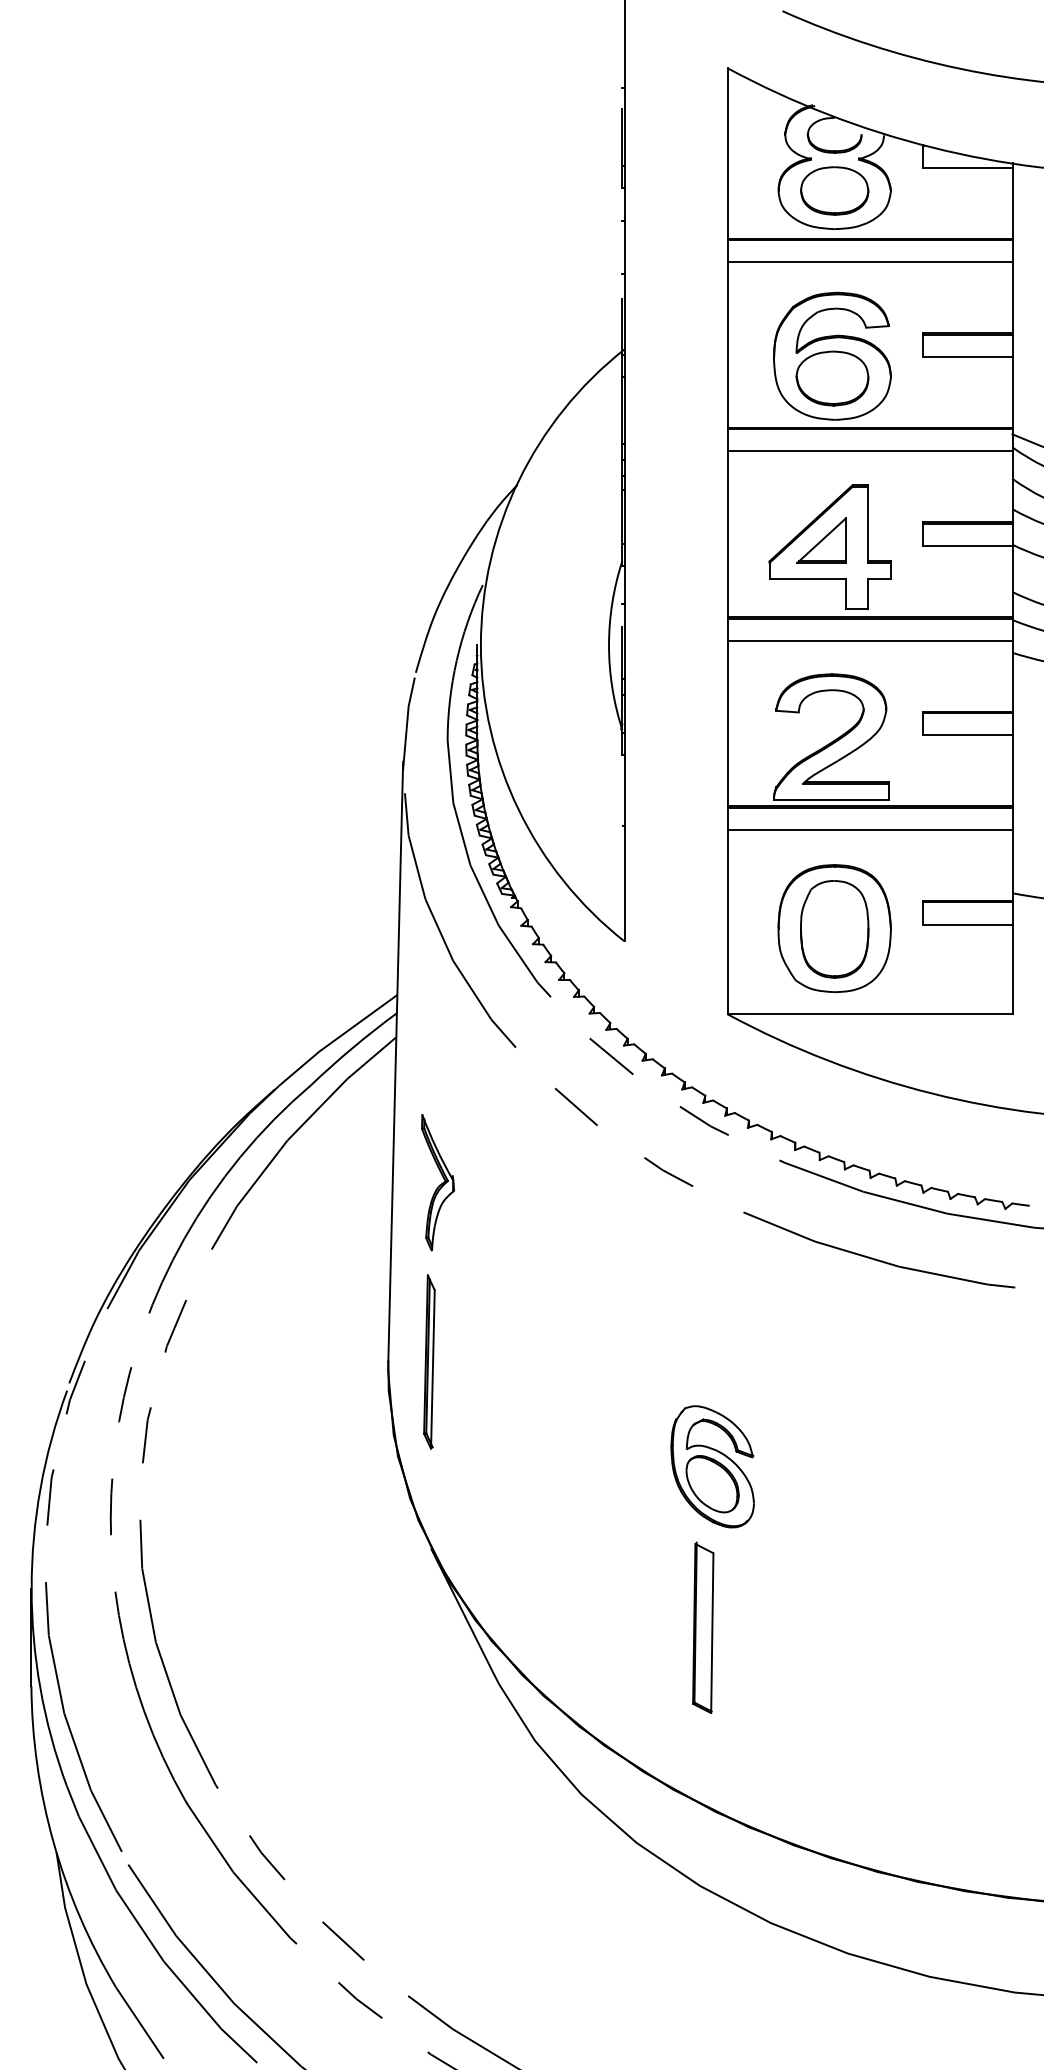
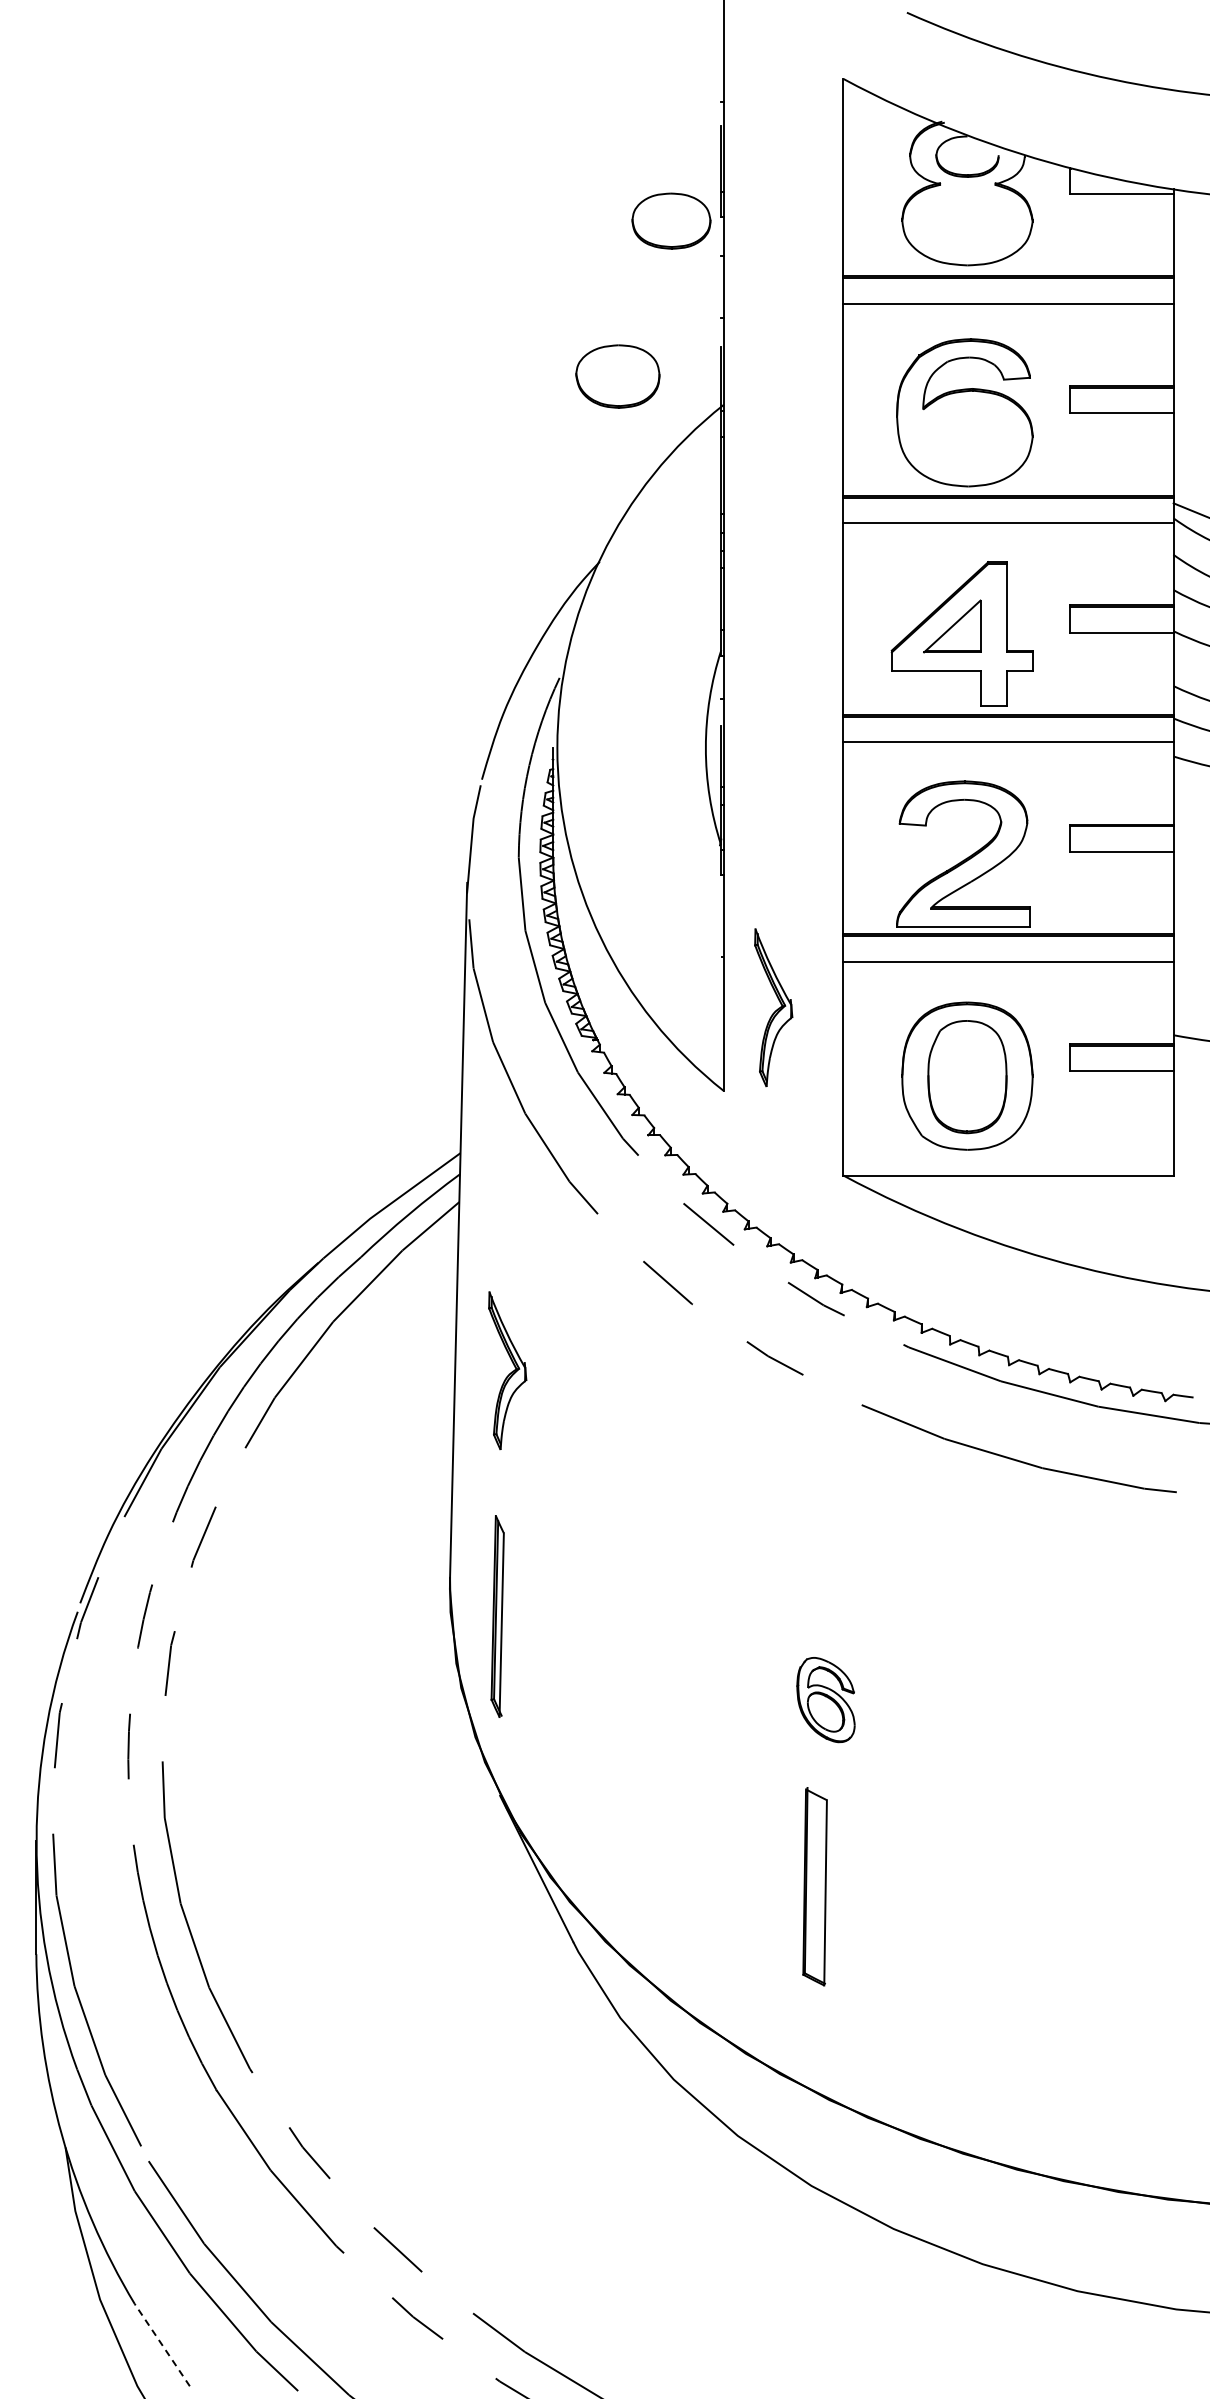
part: (834, 190) -> (671, 220), moved
part: (832, 378) -> (617, 376), moved
part: (667, 869) -> (773, 1007), added
part: (429, 1361) -> (497, 1616), moved
part: (712, 1466) -> (825, 1699), size x0.6
line: (140, 2023) -> (162, 2345), solid -> dashed

